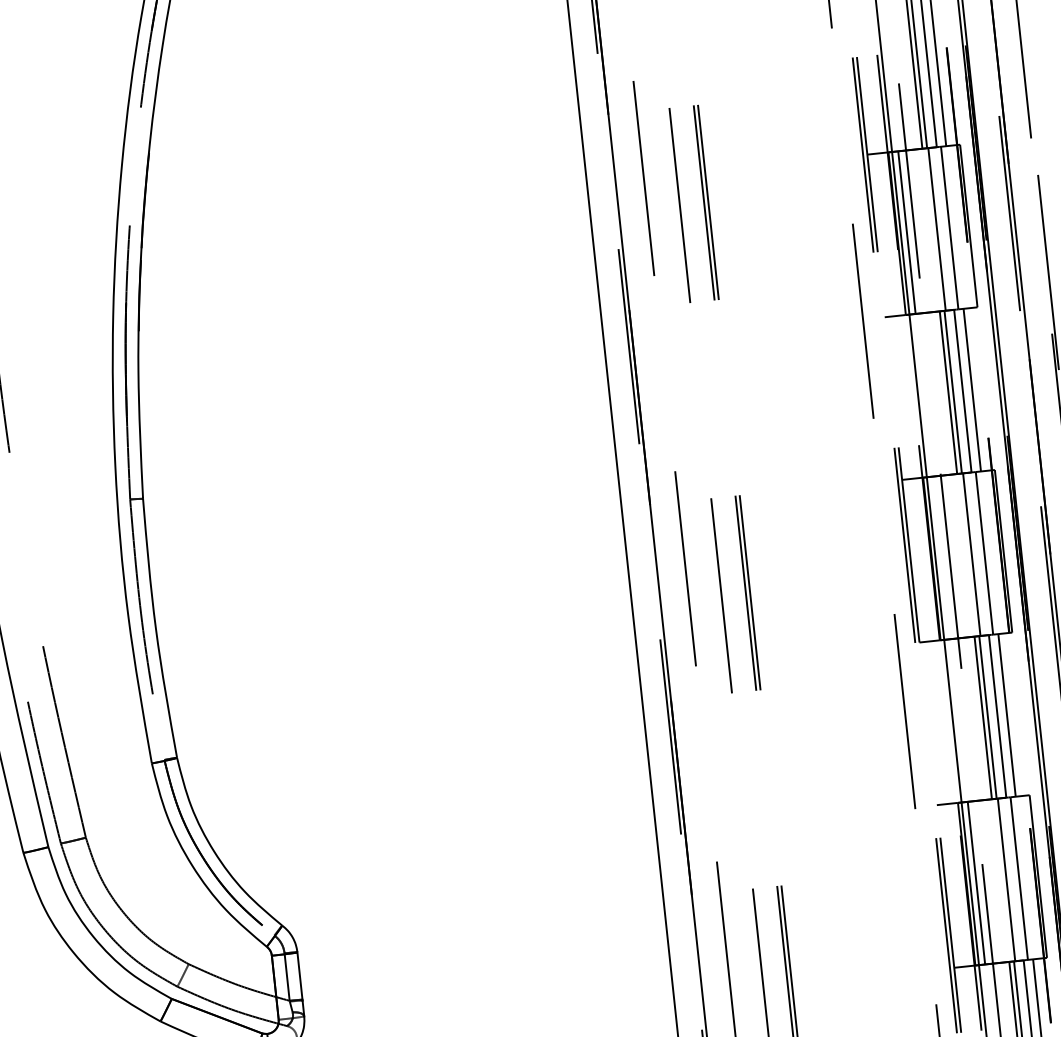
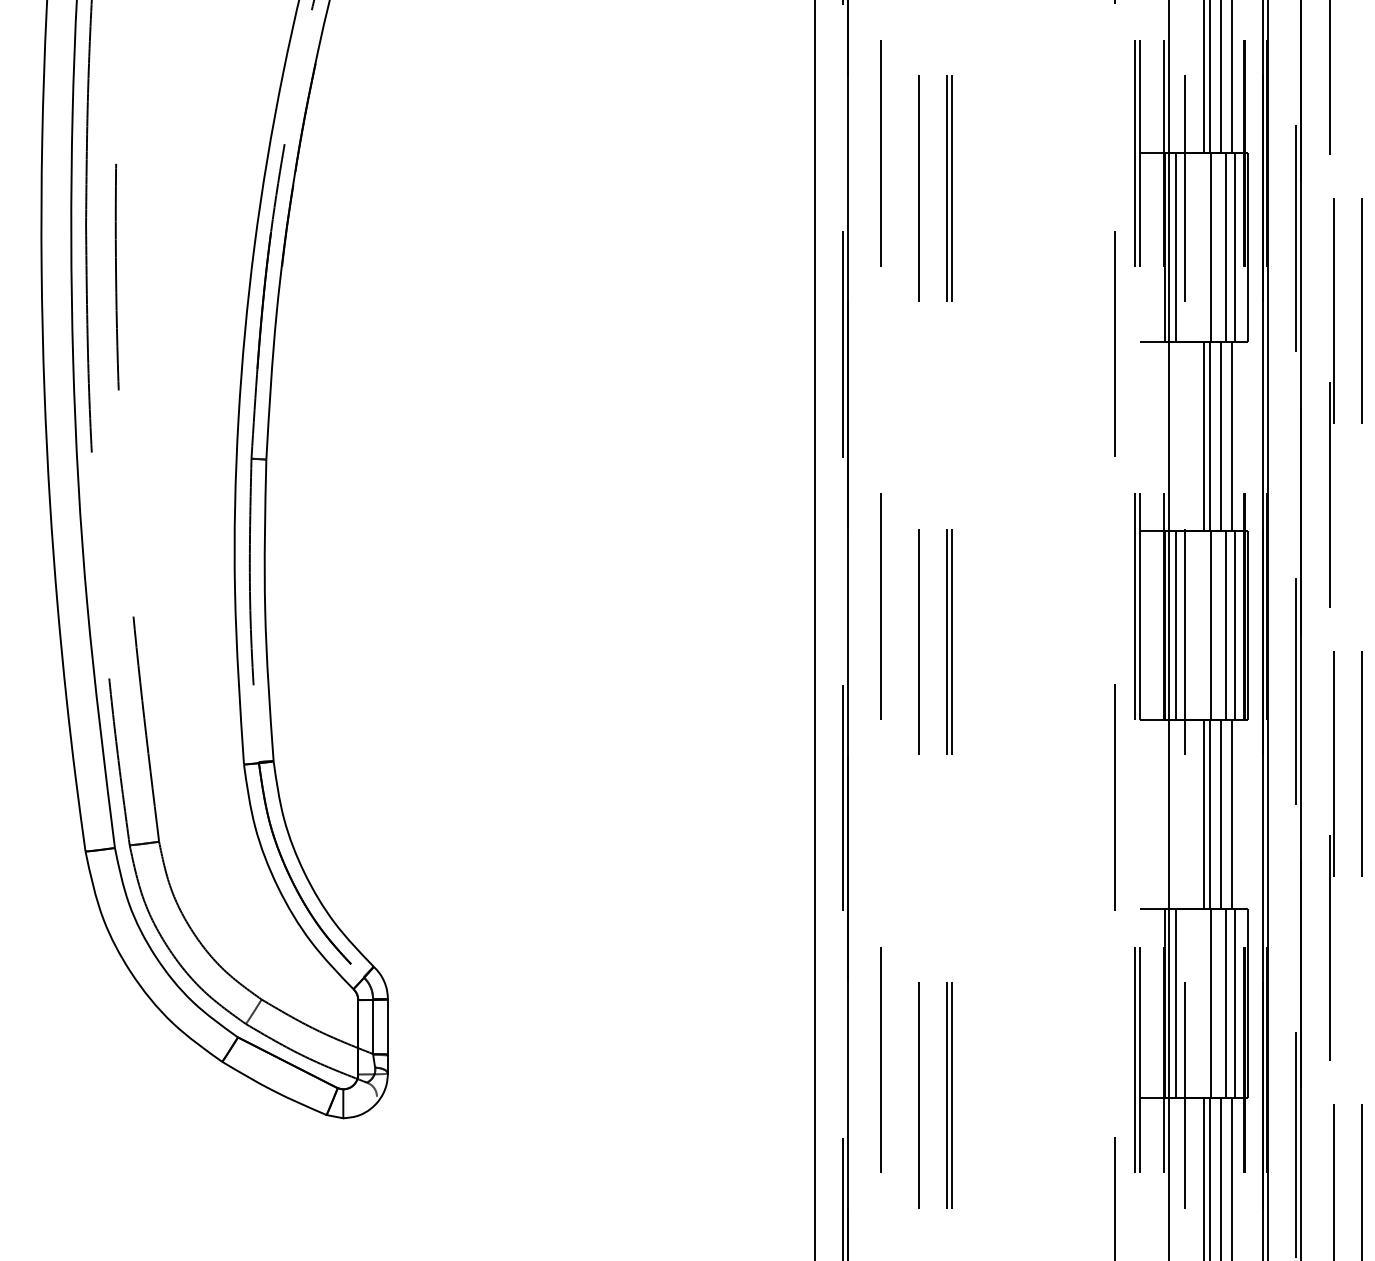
line: (957, 227) -> (1234, 247), added
line: (991, 552) -> (1234, 625), added
line: (942, 557) -> (1176, 625), added
line: (1026, 877) -> (1234, 1002), added

